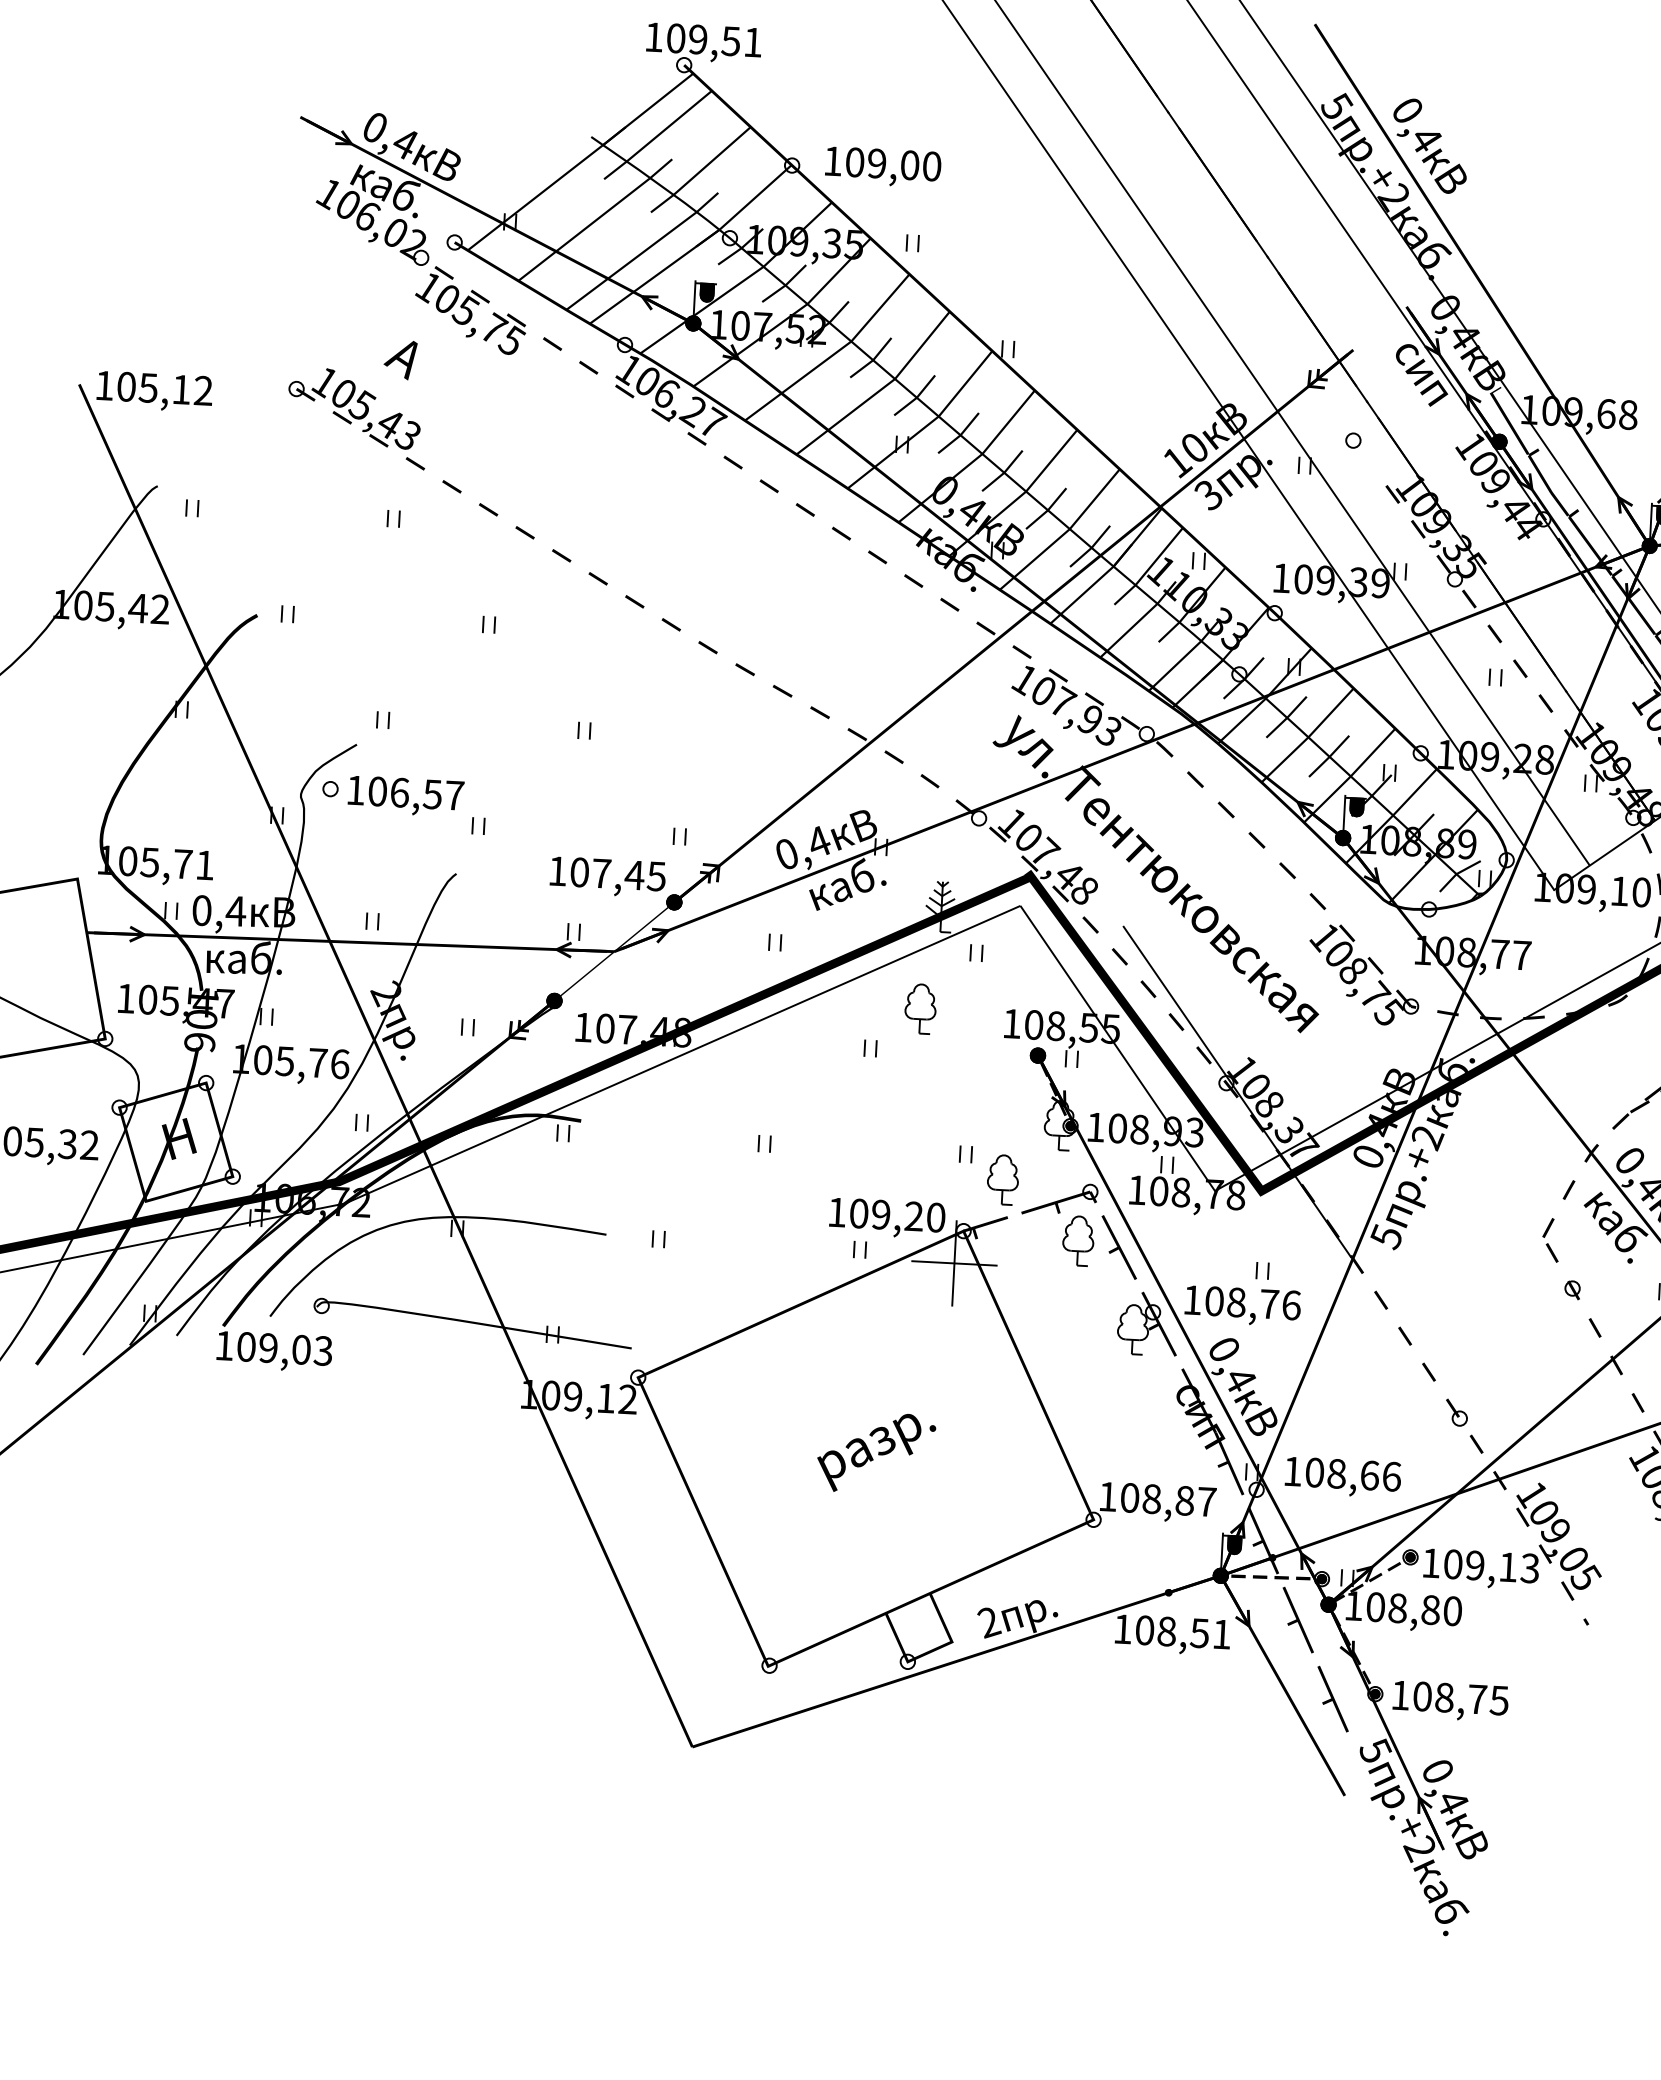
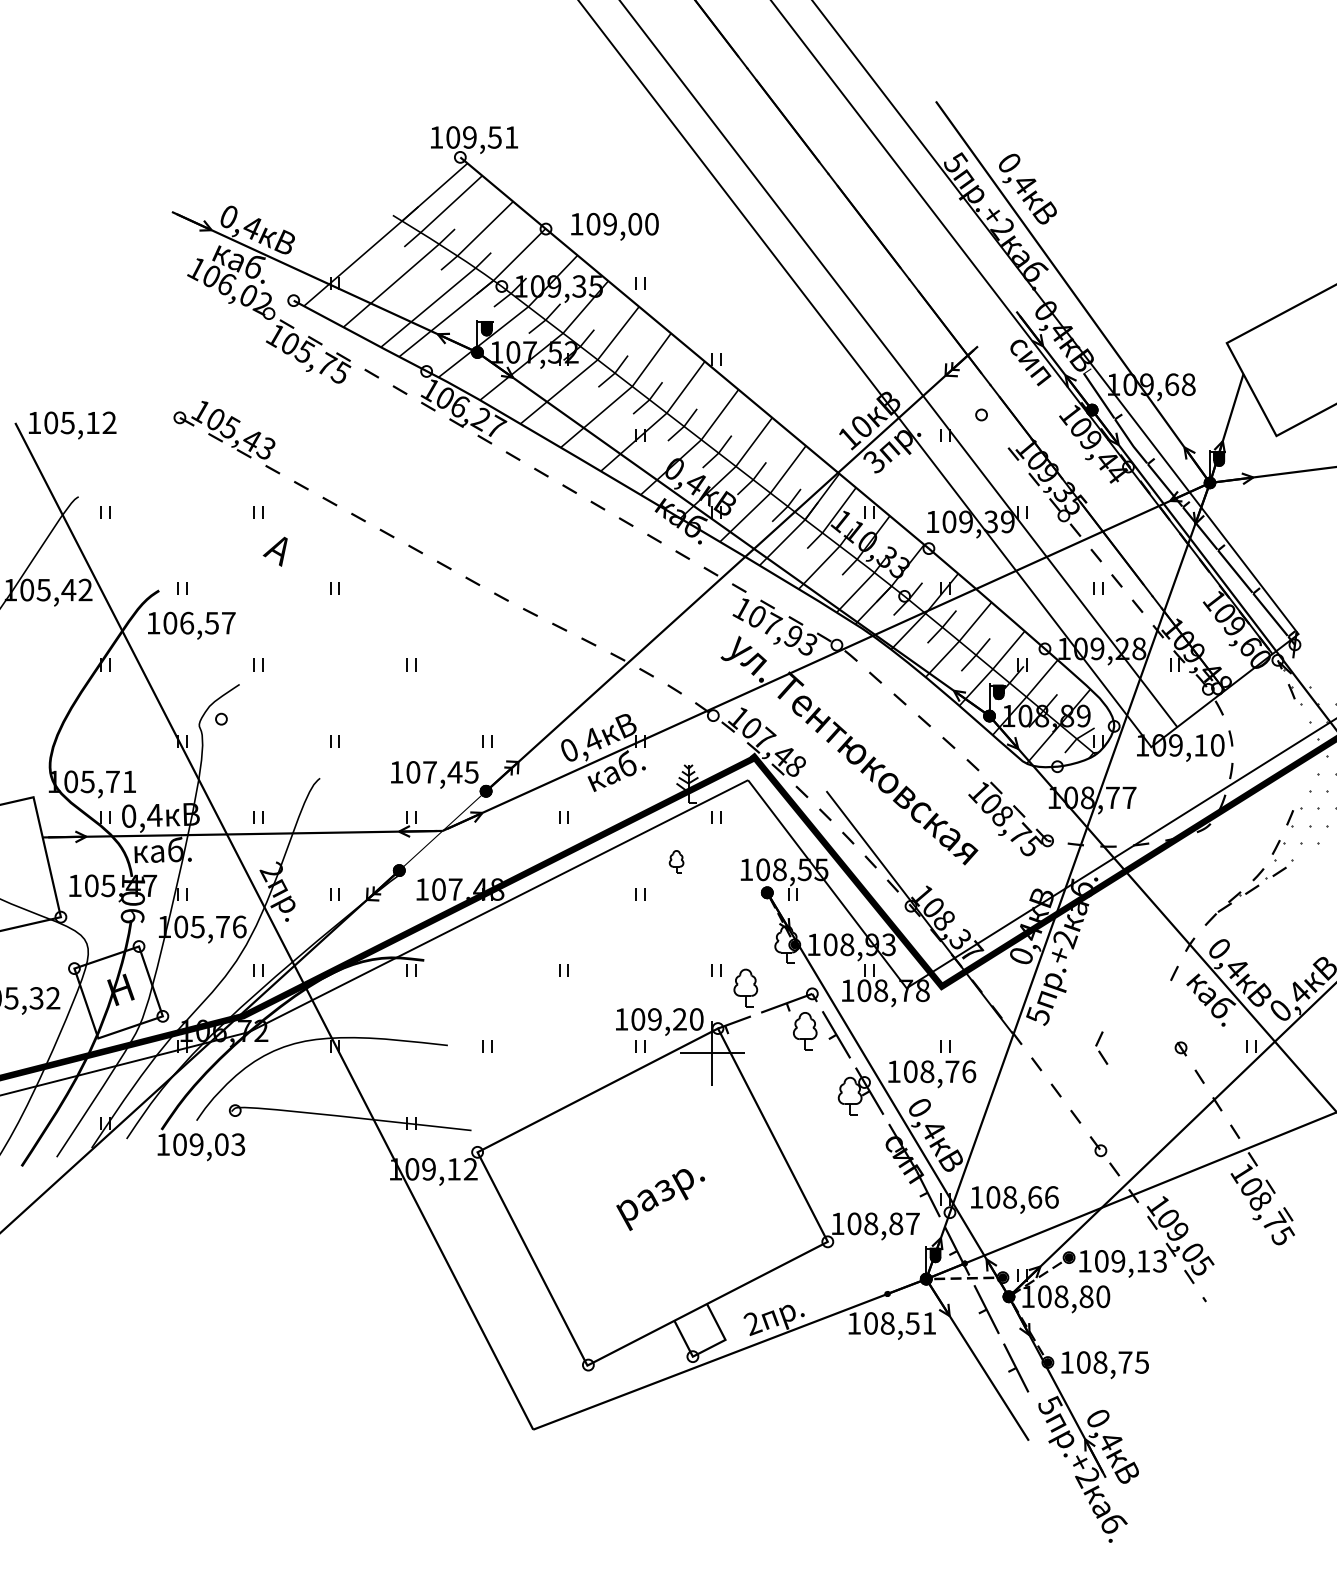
text: (399, 359) -> (274, 551), moved
text: (405, 796) -> (191, 625), moved
part: (920, 1008) -> (676, 861), size x0.6
part: (1550, 1239) -> (1101, 1047), moved

